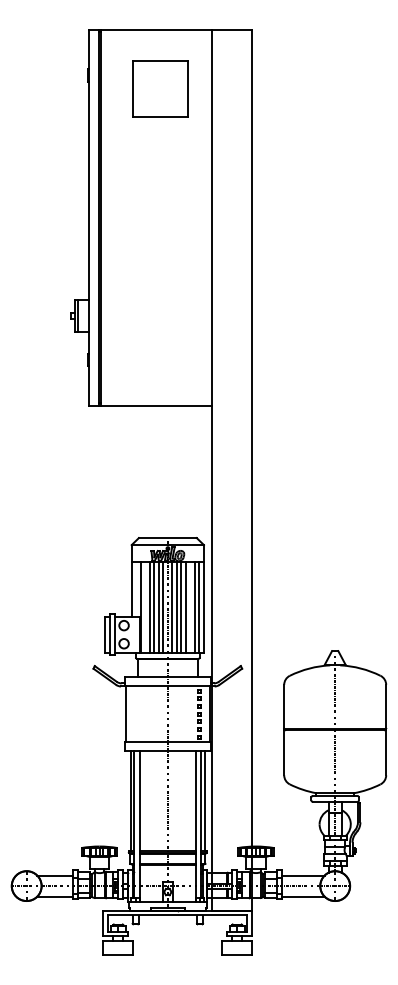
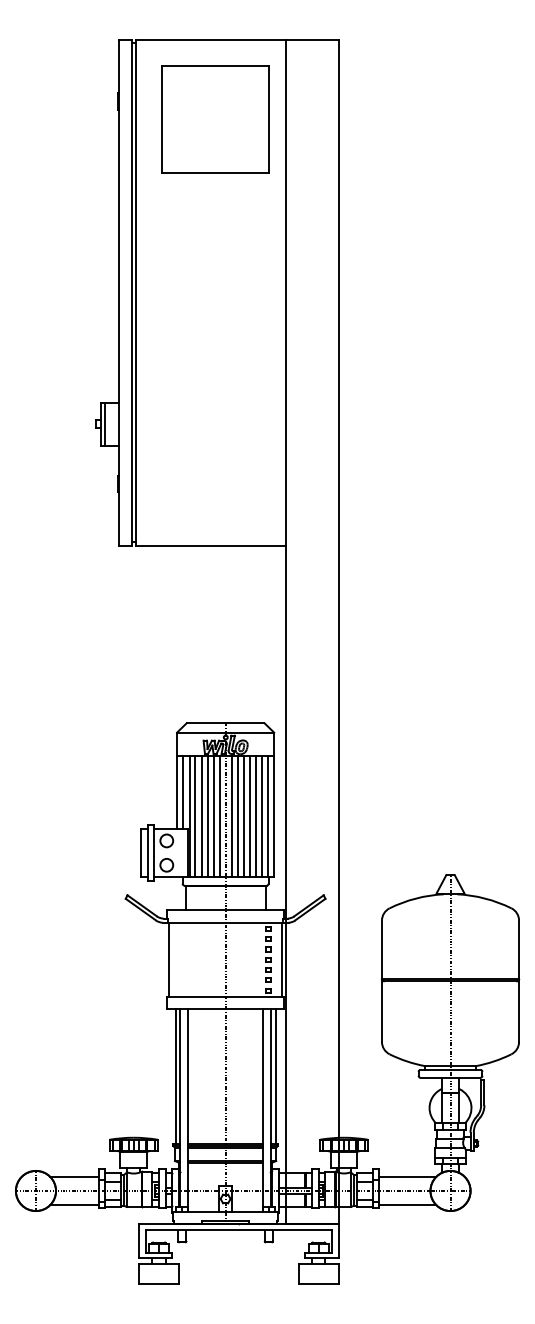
part: (160, 88) -> (215, 119), size x1.43
line: (136, 589) -> (183, 792), added
line: (145, 607) -> (195, 816), added
line: (190, 607) -> (256, 816), added

